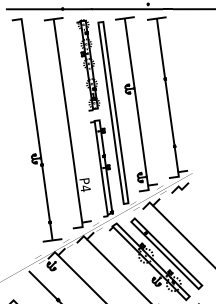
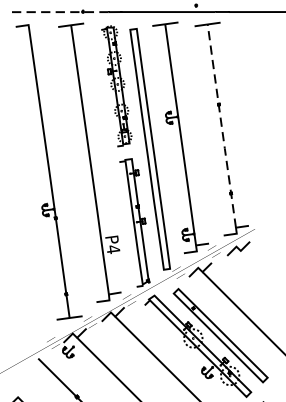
line: (43, 9) -> (57, 12), solid -> dashed
line: (167, 95) -> (221, 126), solid -> dashed

